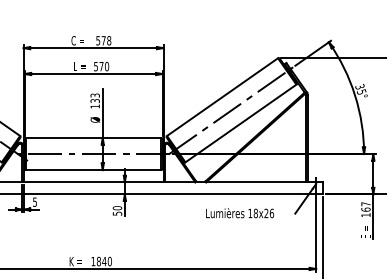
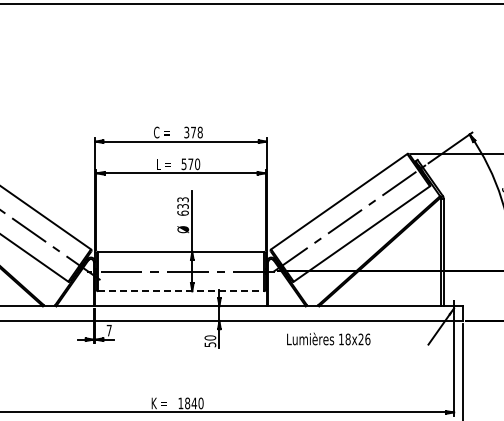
text: (98, 39) -> (186, 131), 578 -> 378
text: (94, 105) -> (182, 212), 133 -> 633
line: (93, 170) -> (181, 291), solid -> dashed
text: (34, 202) -> (108, 330), 5 -> 7
text: (239, 212) -> (328, 338), moved

